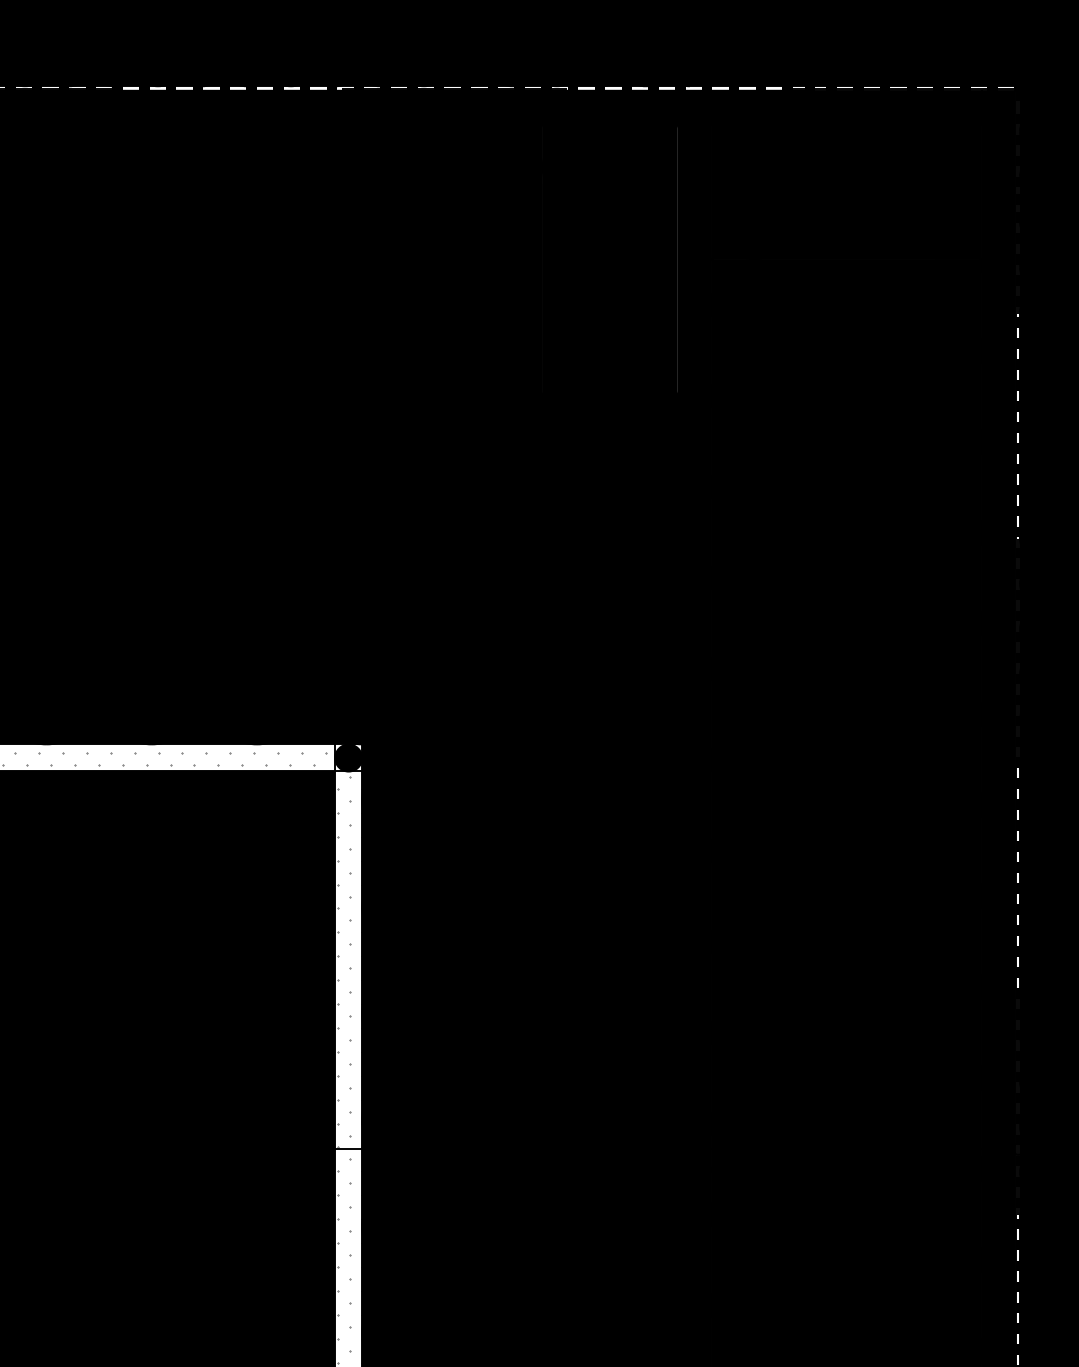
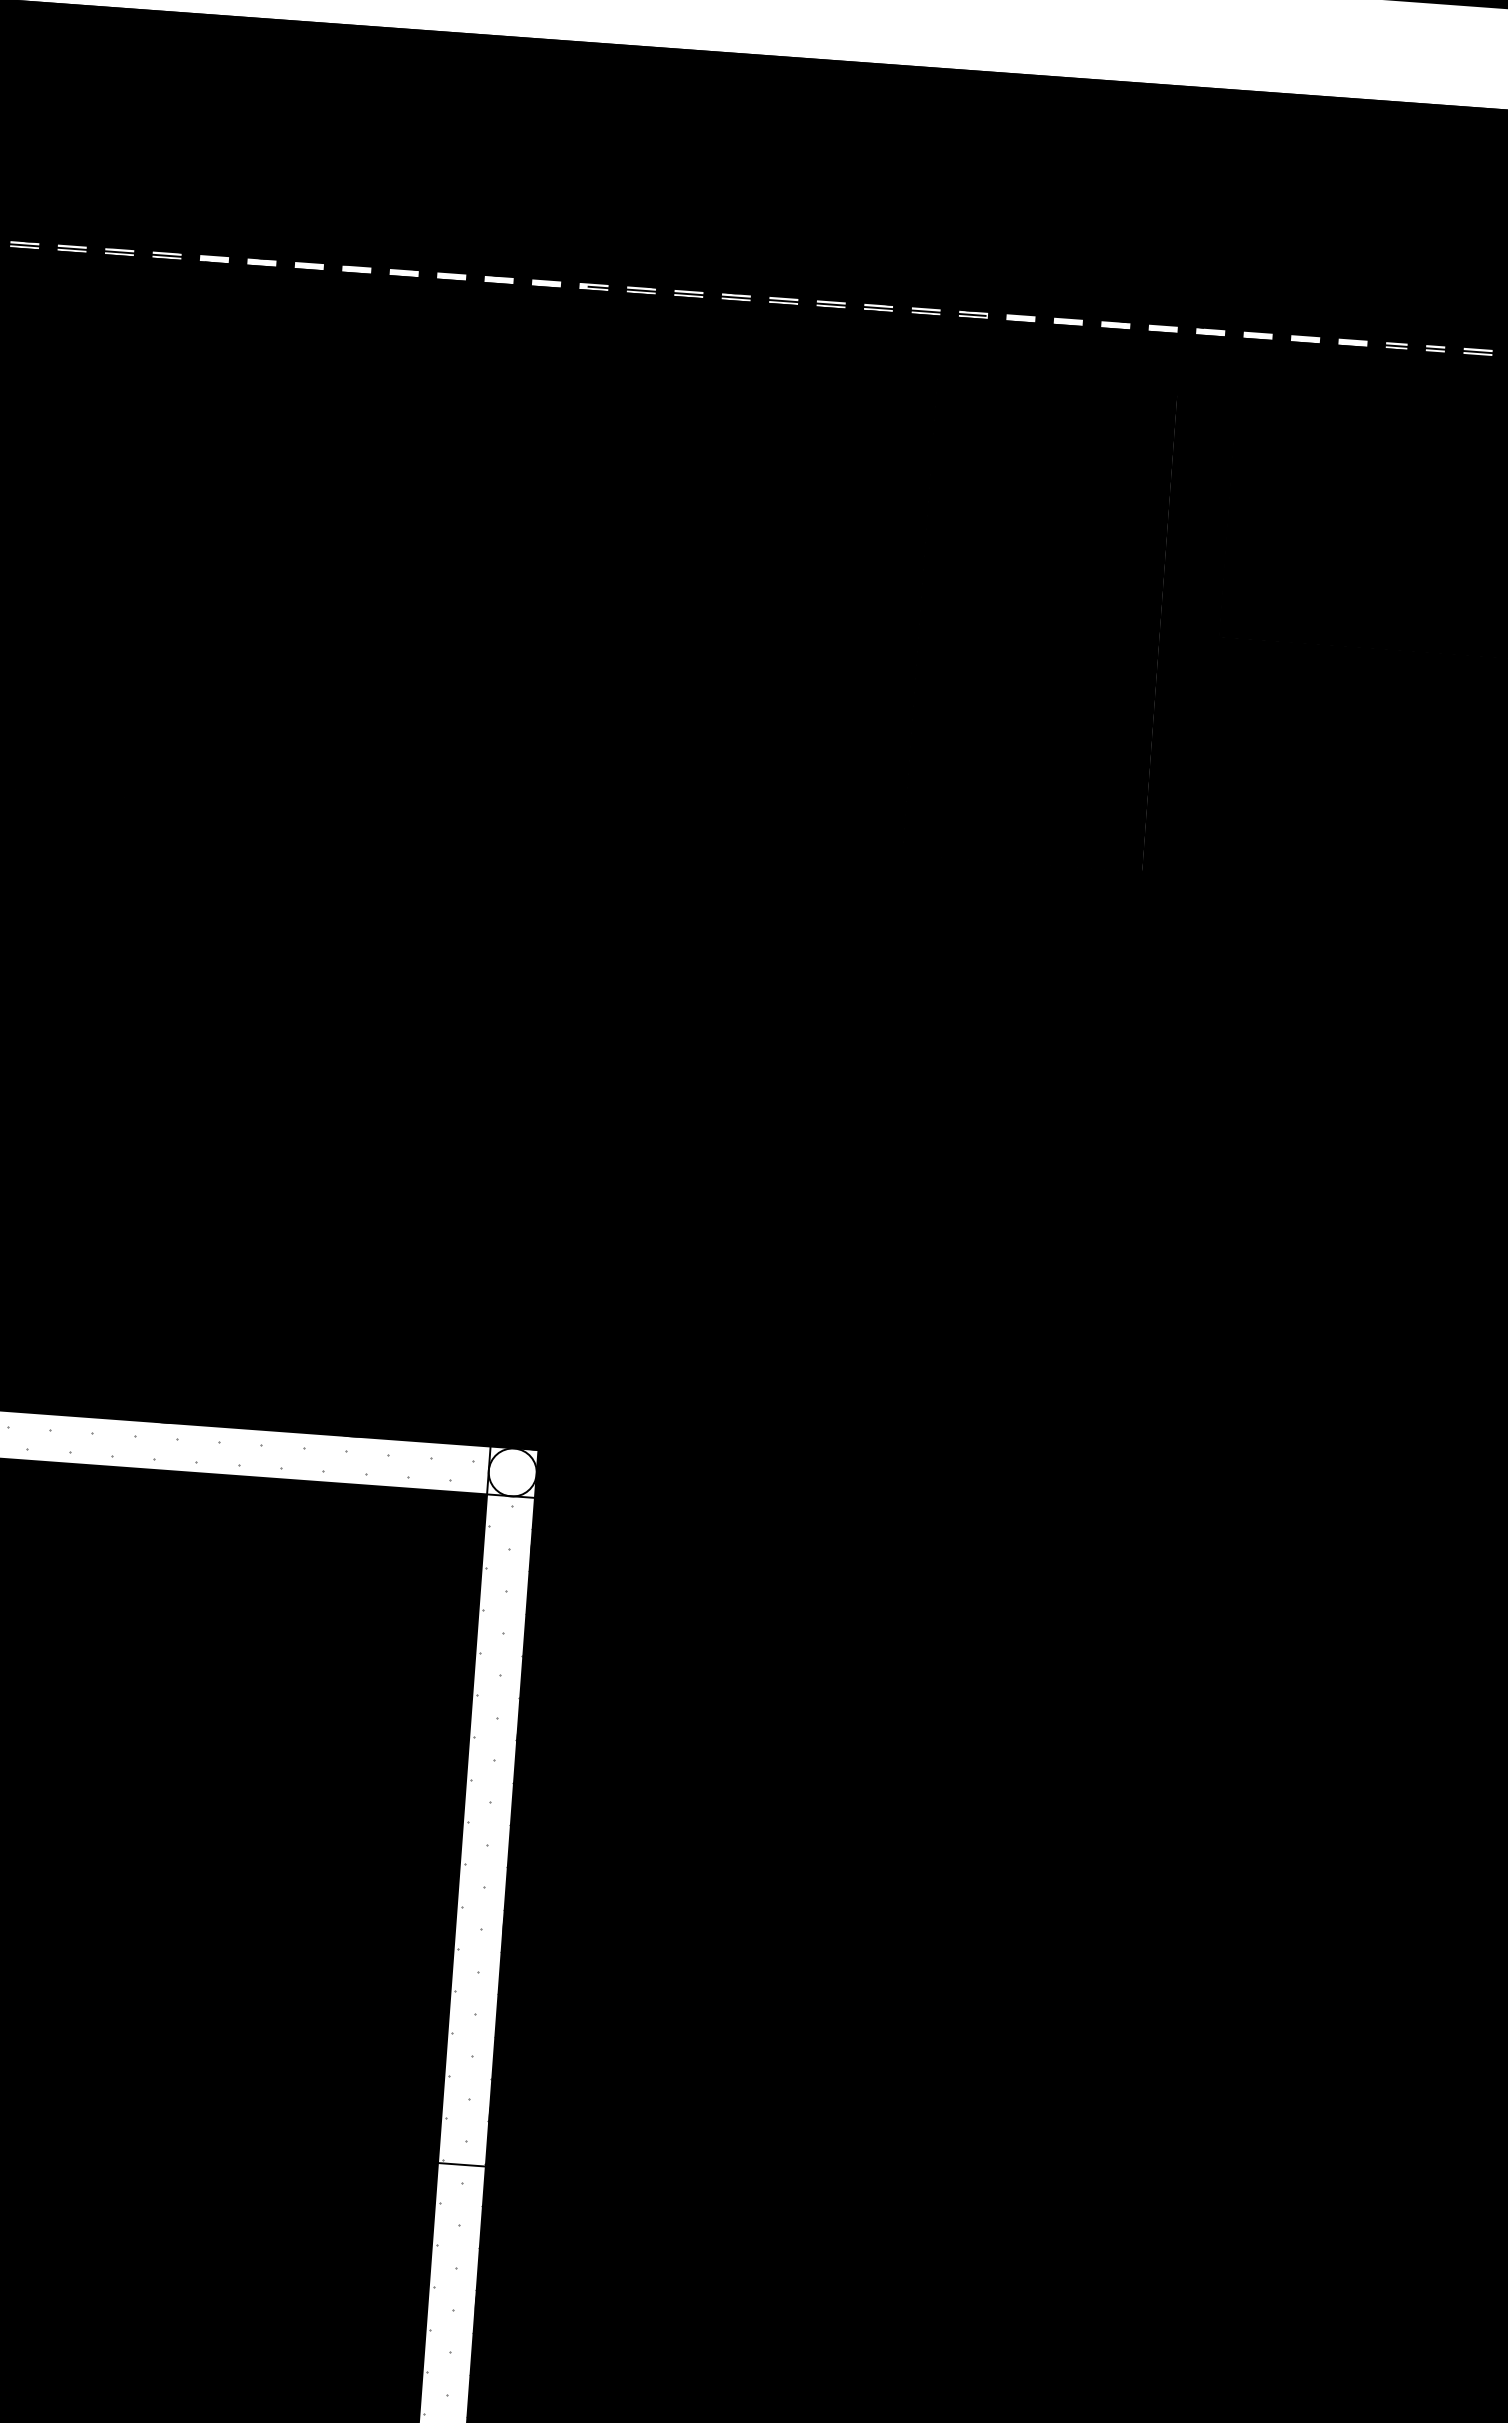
fill: (348, 757) -> (512, 1471), removed

